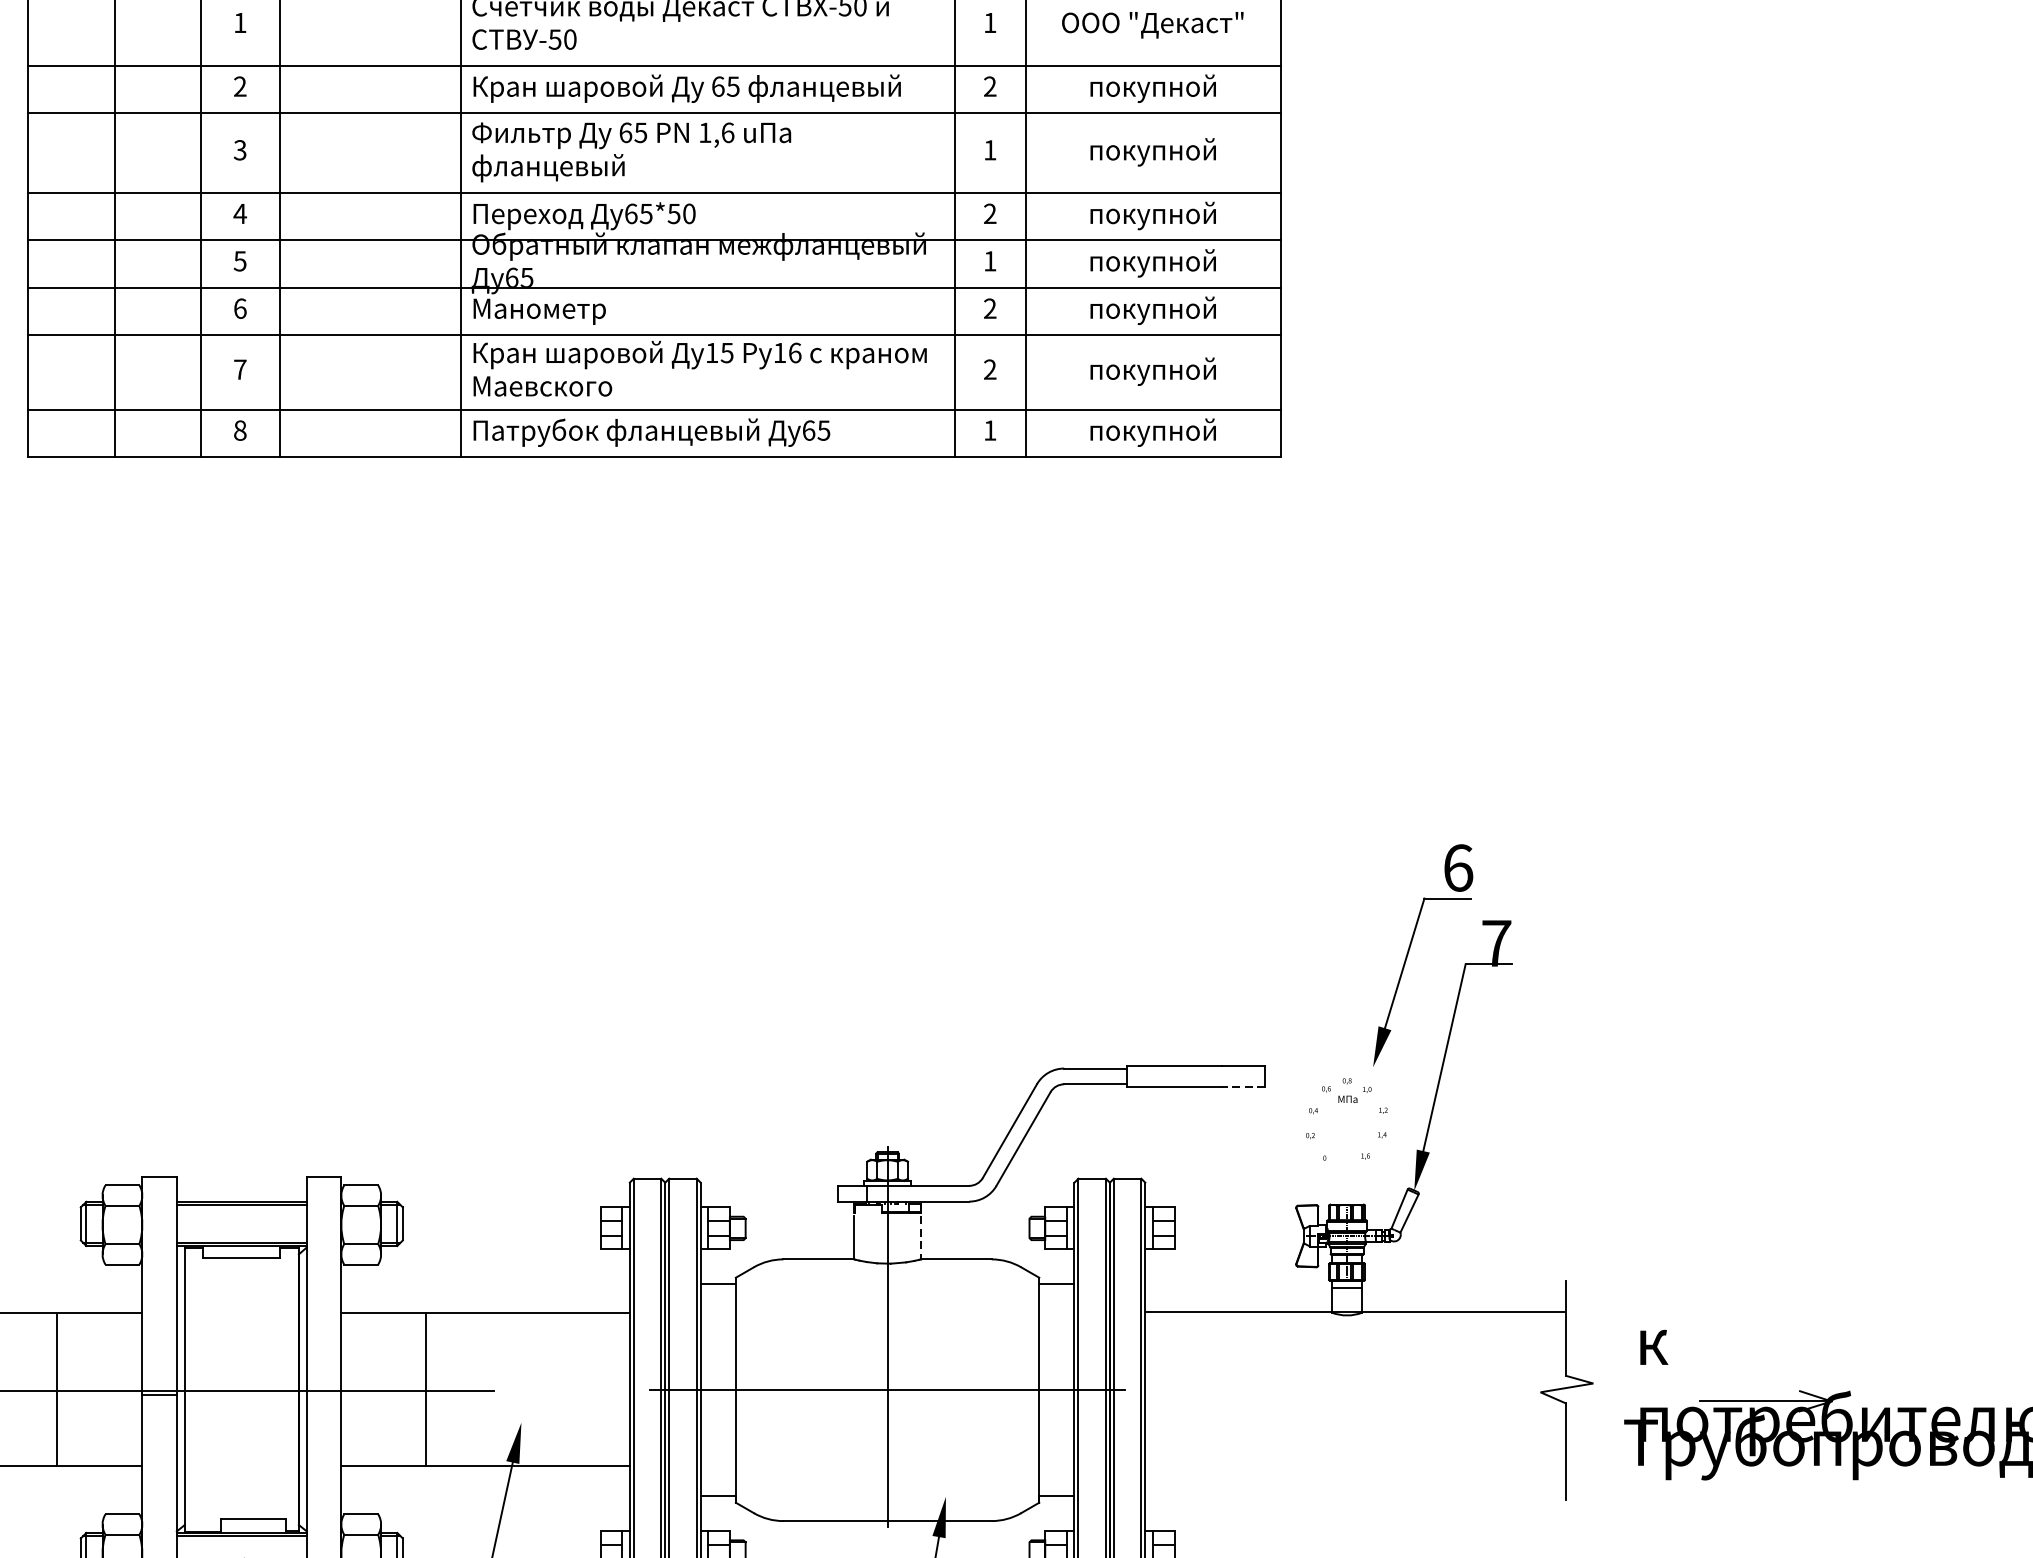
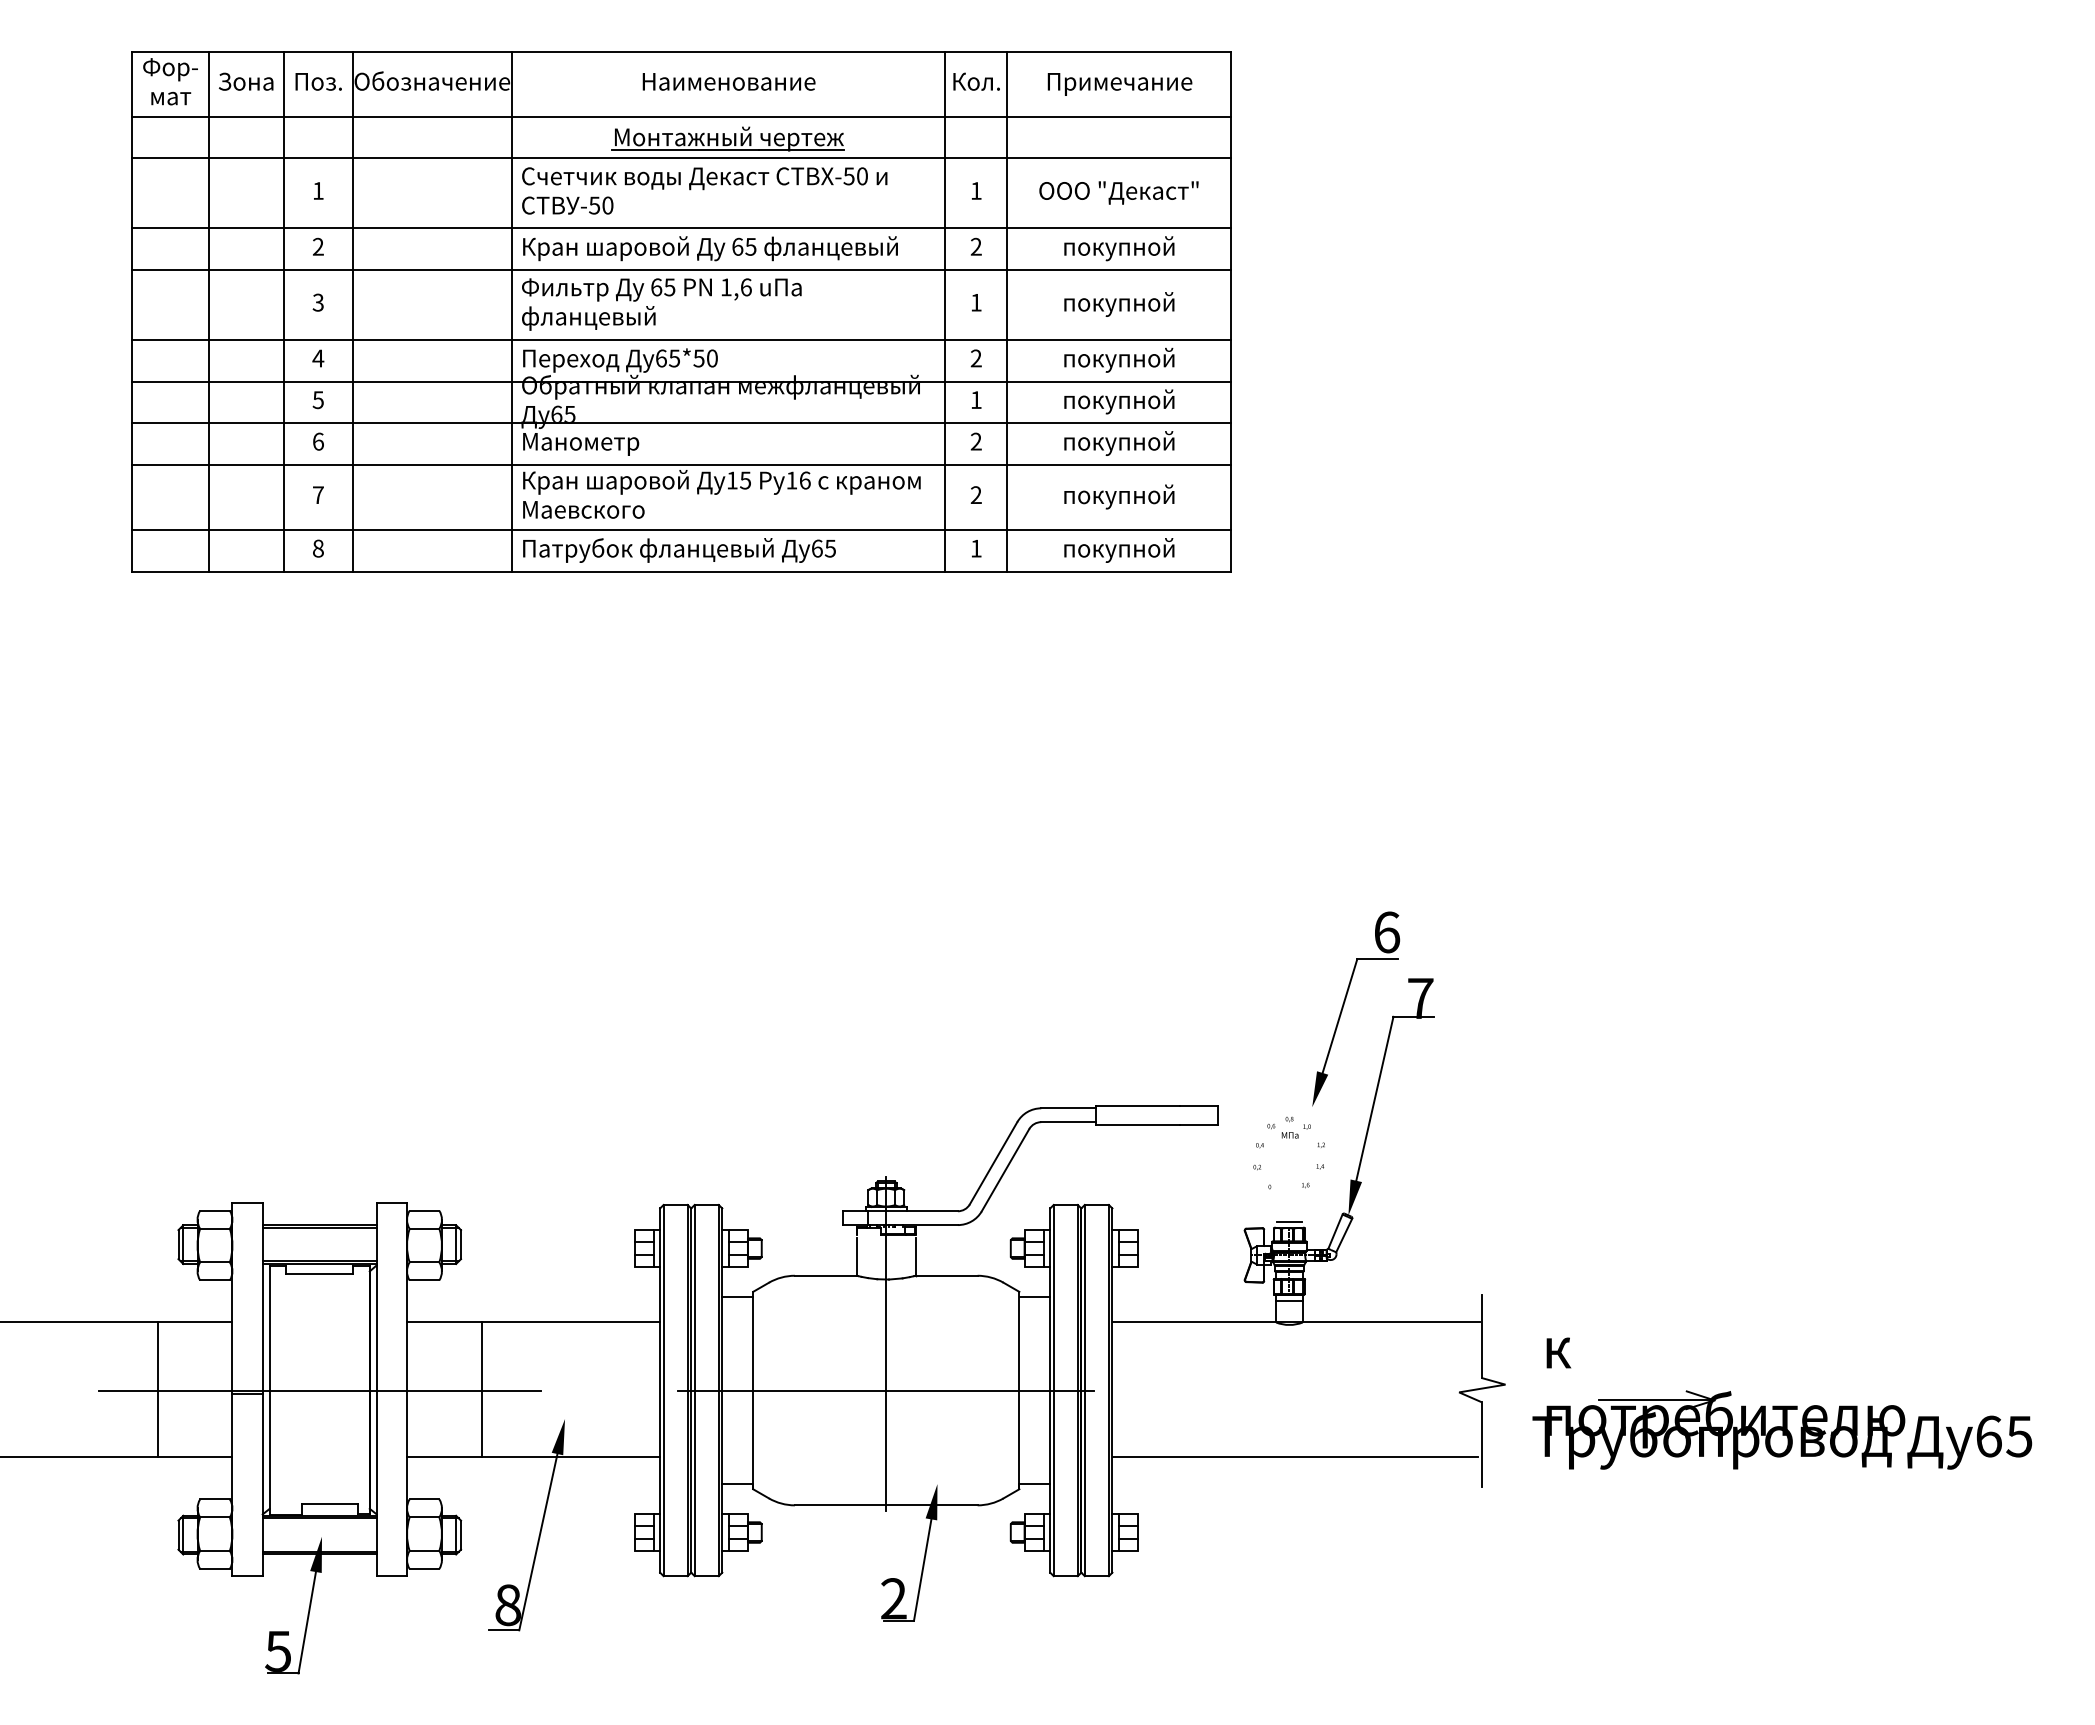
line: (1243, 1086) -> (1198, 1124), dashed -> solid
line: (1347, 1198) -> (1289, 1222), added
line: (920, 1237) -> (915, 1256), dashed -> solid
line: (1352, 1466) -> (1294, 1457), added

